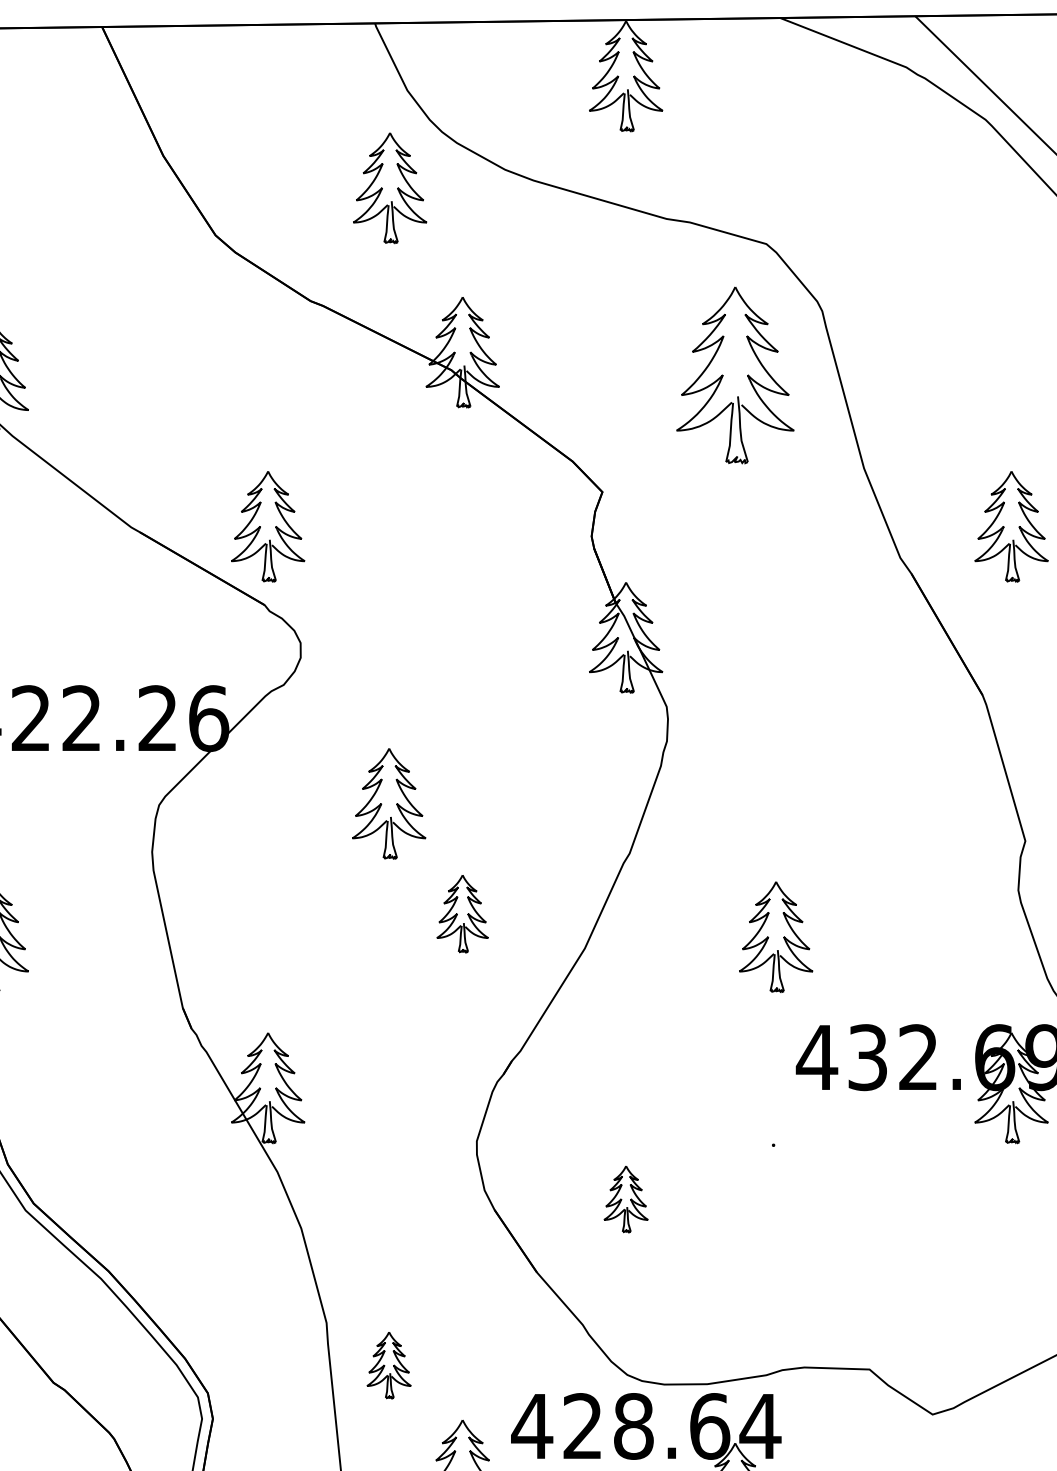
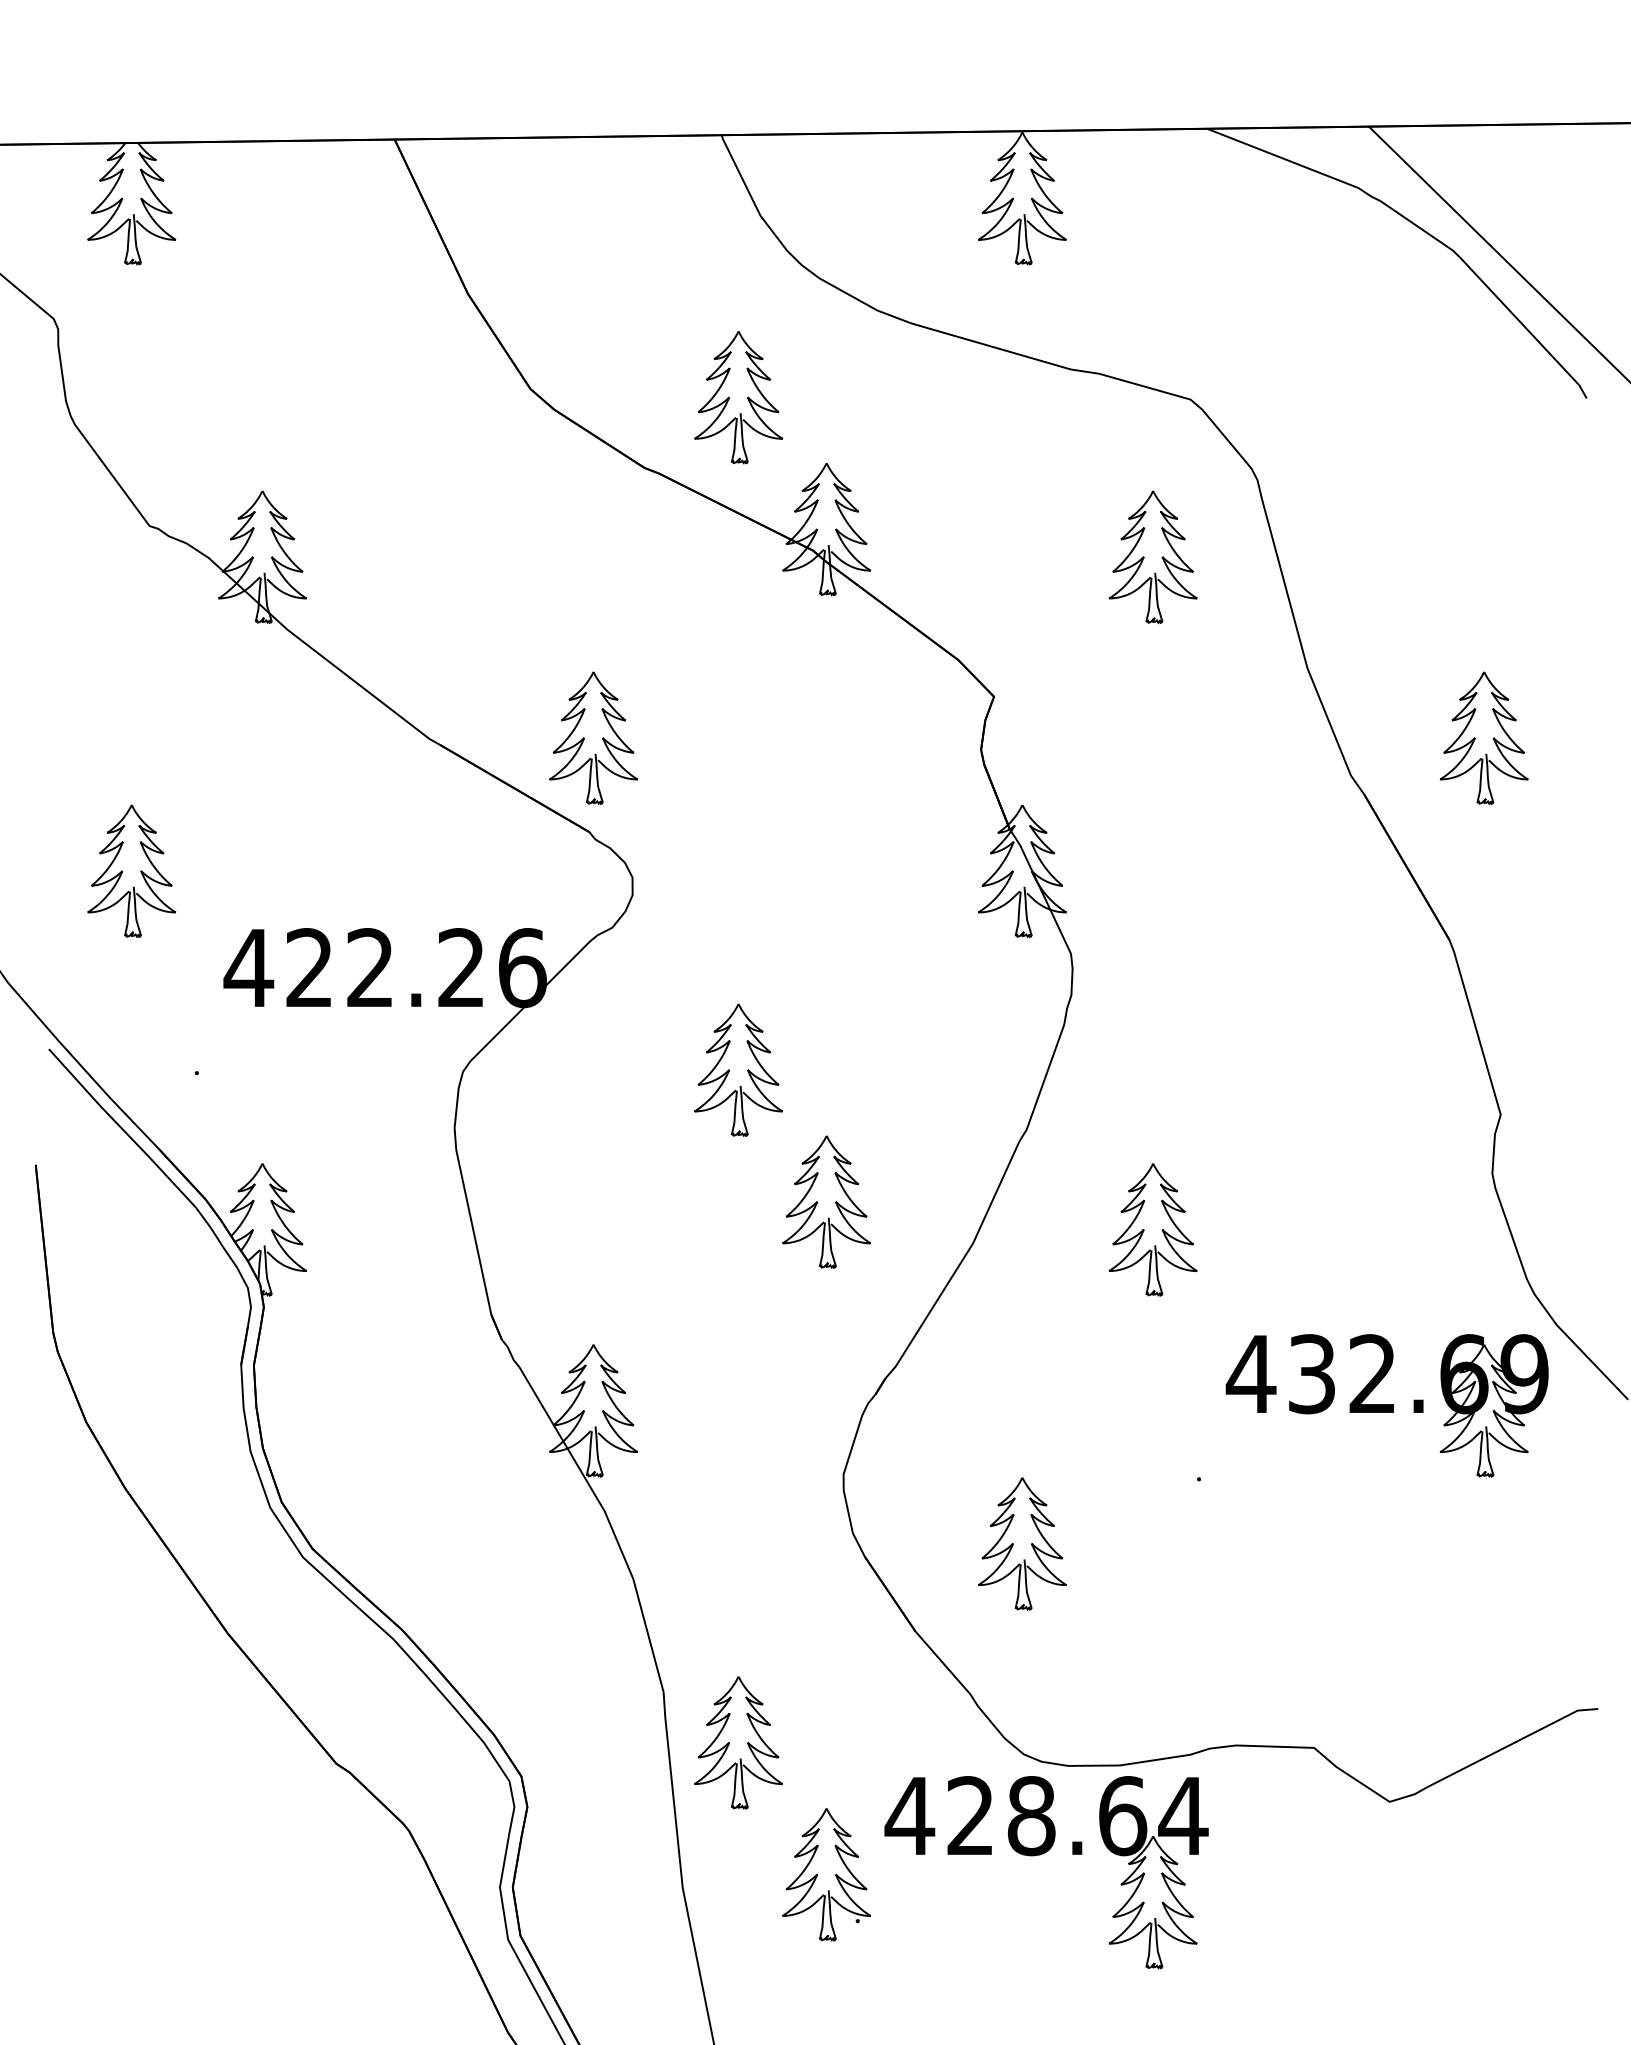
part: (389, 188) -> (738, 397), moved
part: (734, 375) -> (1152, 557), size x0.62
part: (462, 913) -> (826, 1201), size x1.43
part: (775, 936) -> (1152, 1229), moved
part: (626, 1198) -> (1022, 1543), size x1.67
part: (389, 1365) -> (738, 1742), size x1.67

